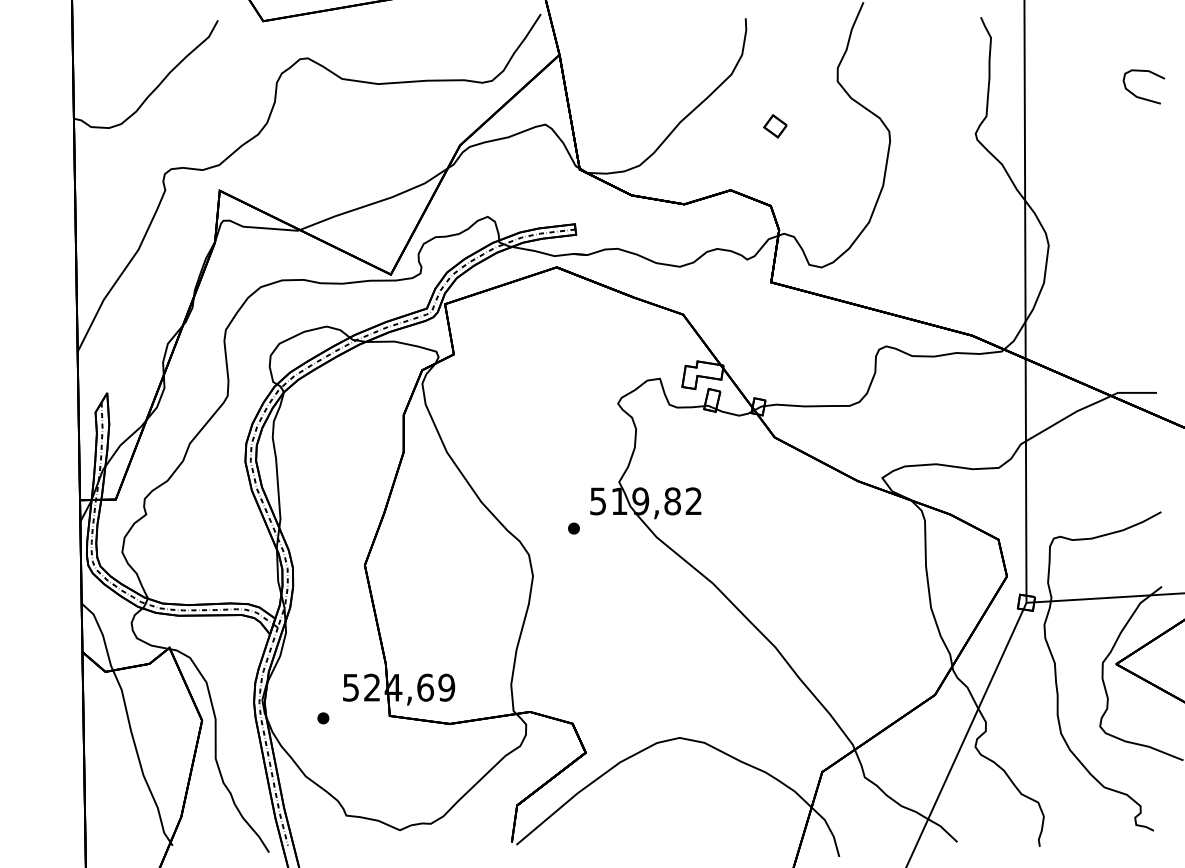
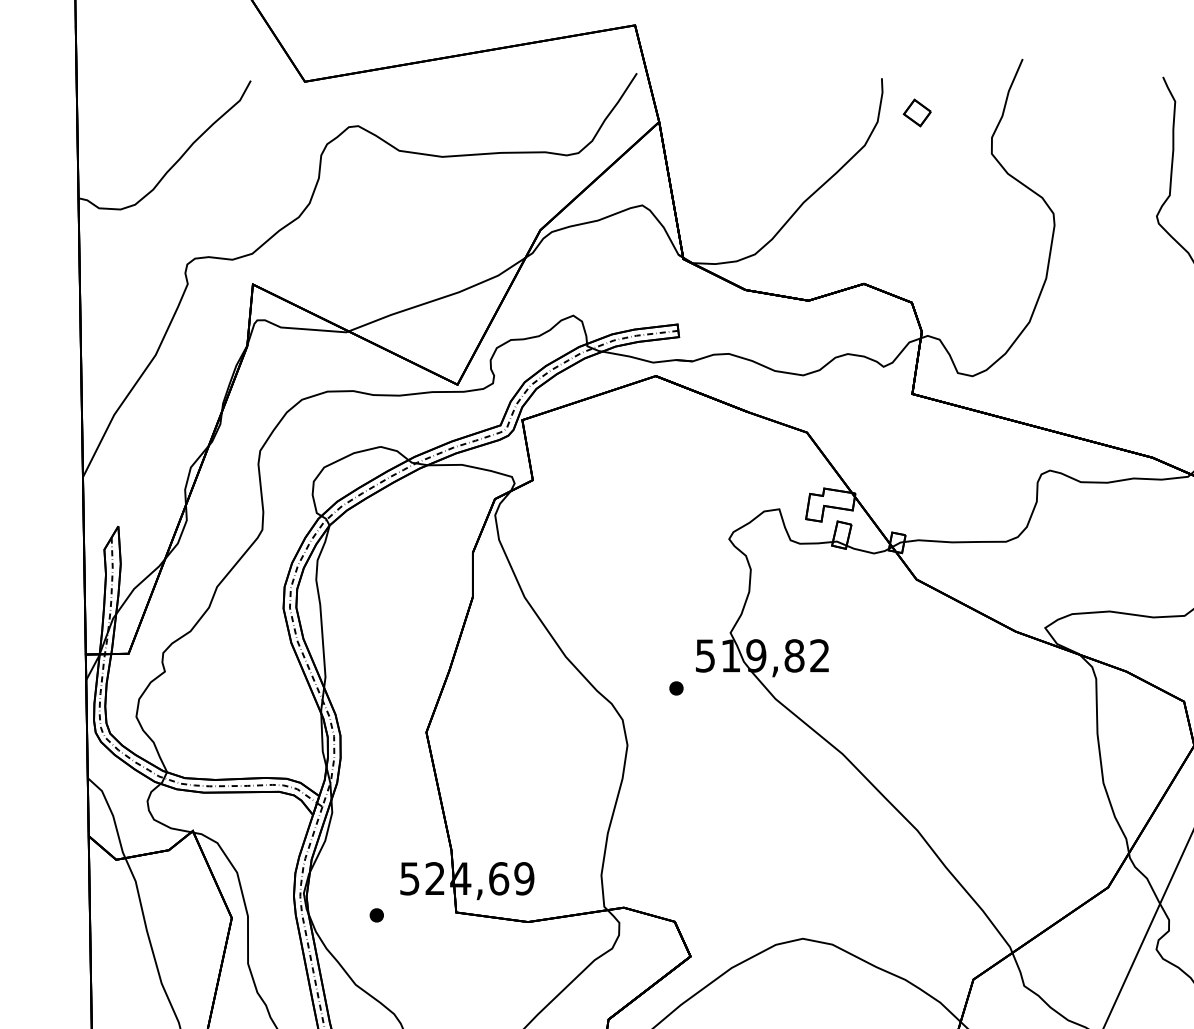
part: (775, 126) -> (917, 113), moved

